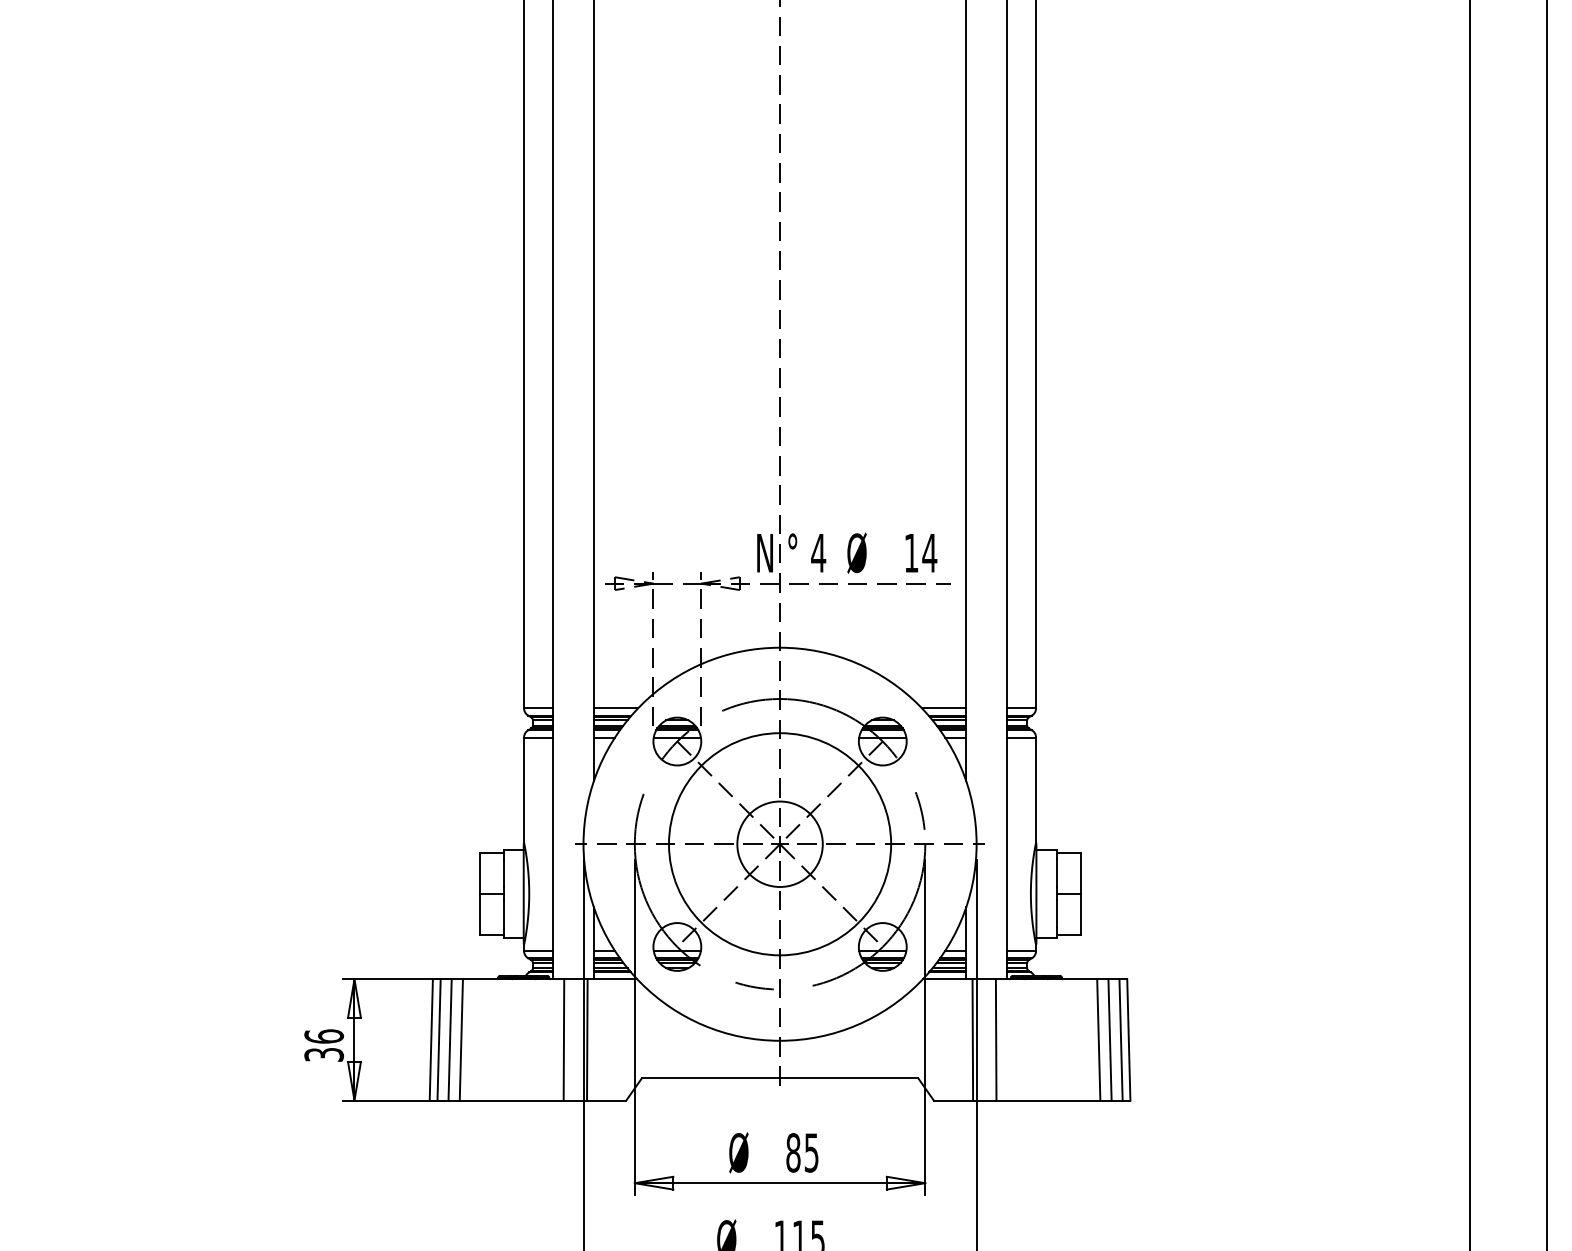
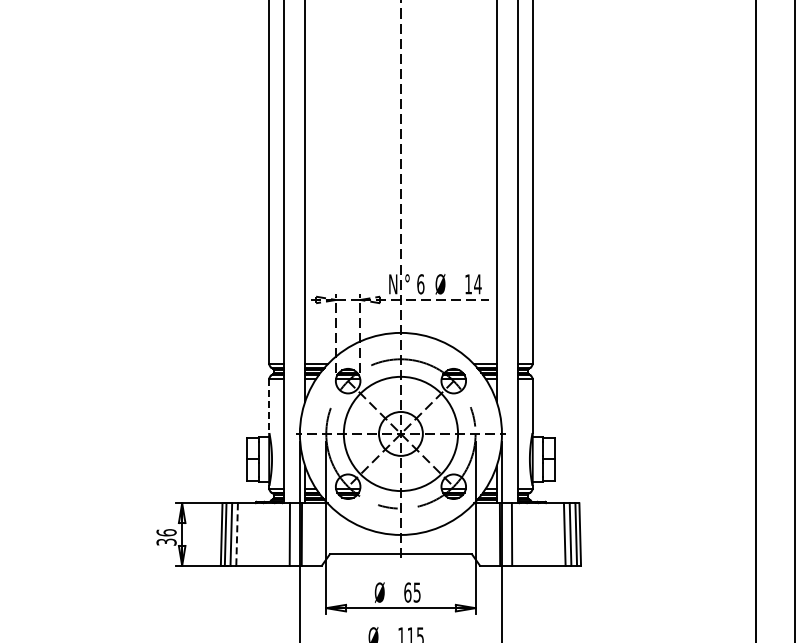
text: (818, 553) -> (420, 284), 4 -> 6
line: (524, 790) -> (269, 406), solid -> dashed
line: (462, 1041) -> (237, 535), solid -> dashed
text: (792, 1152) -> (407, 592), 85 -> 65

